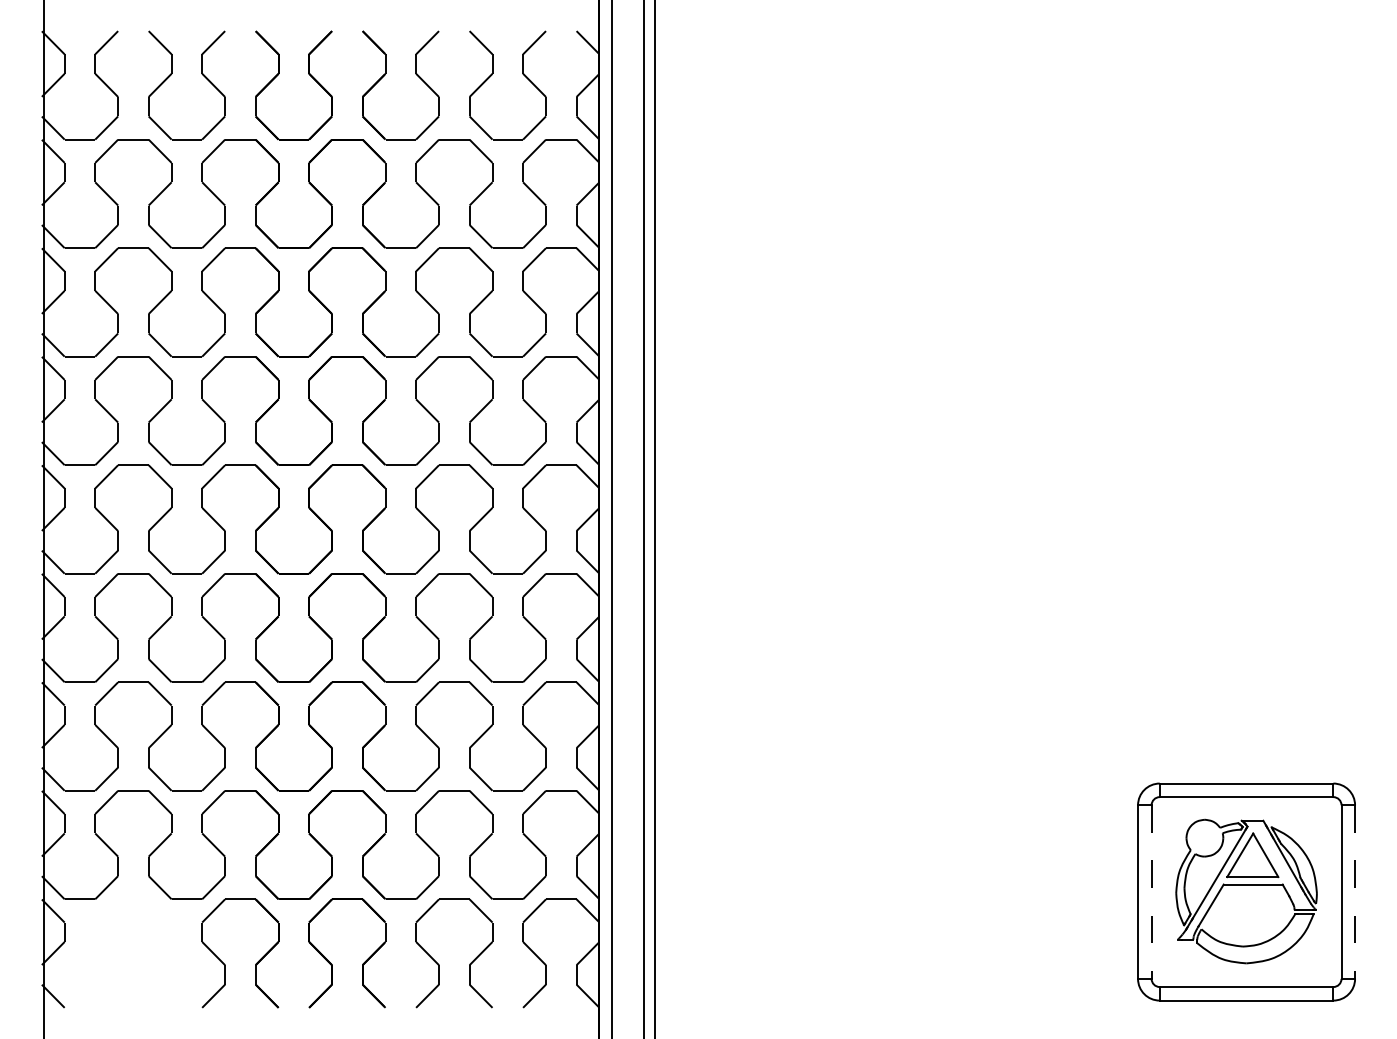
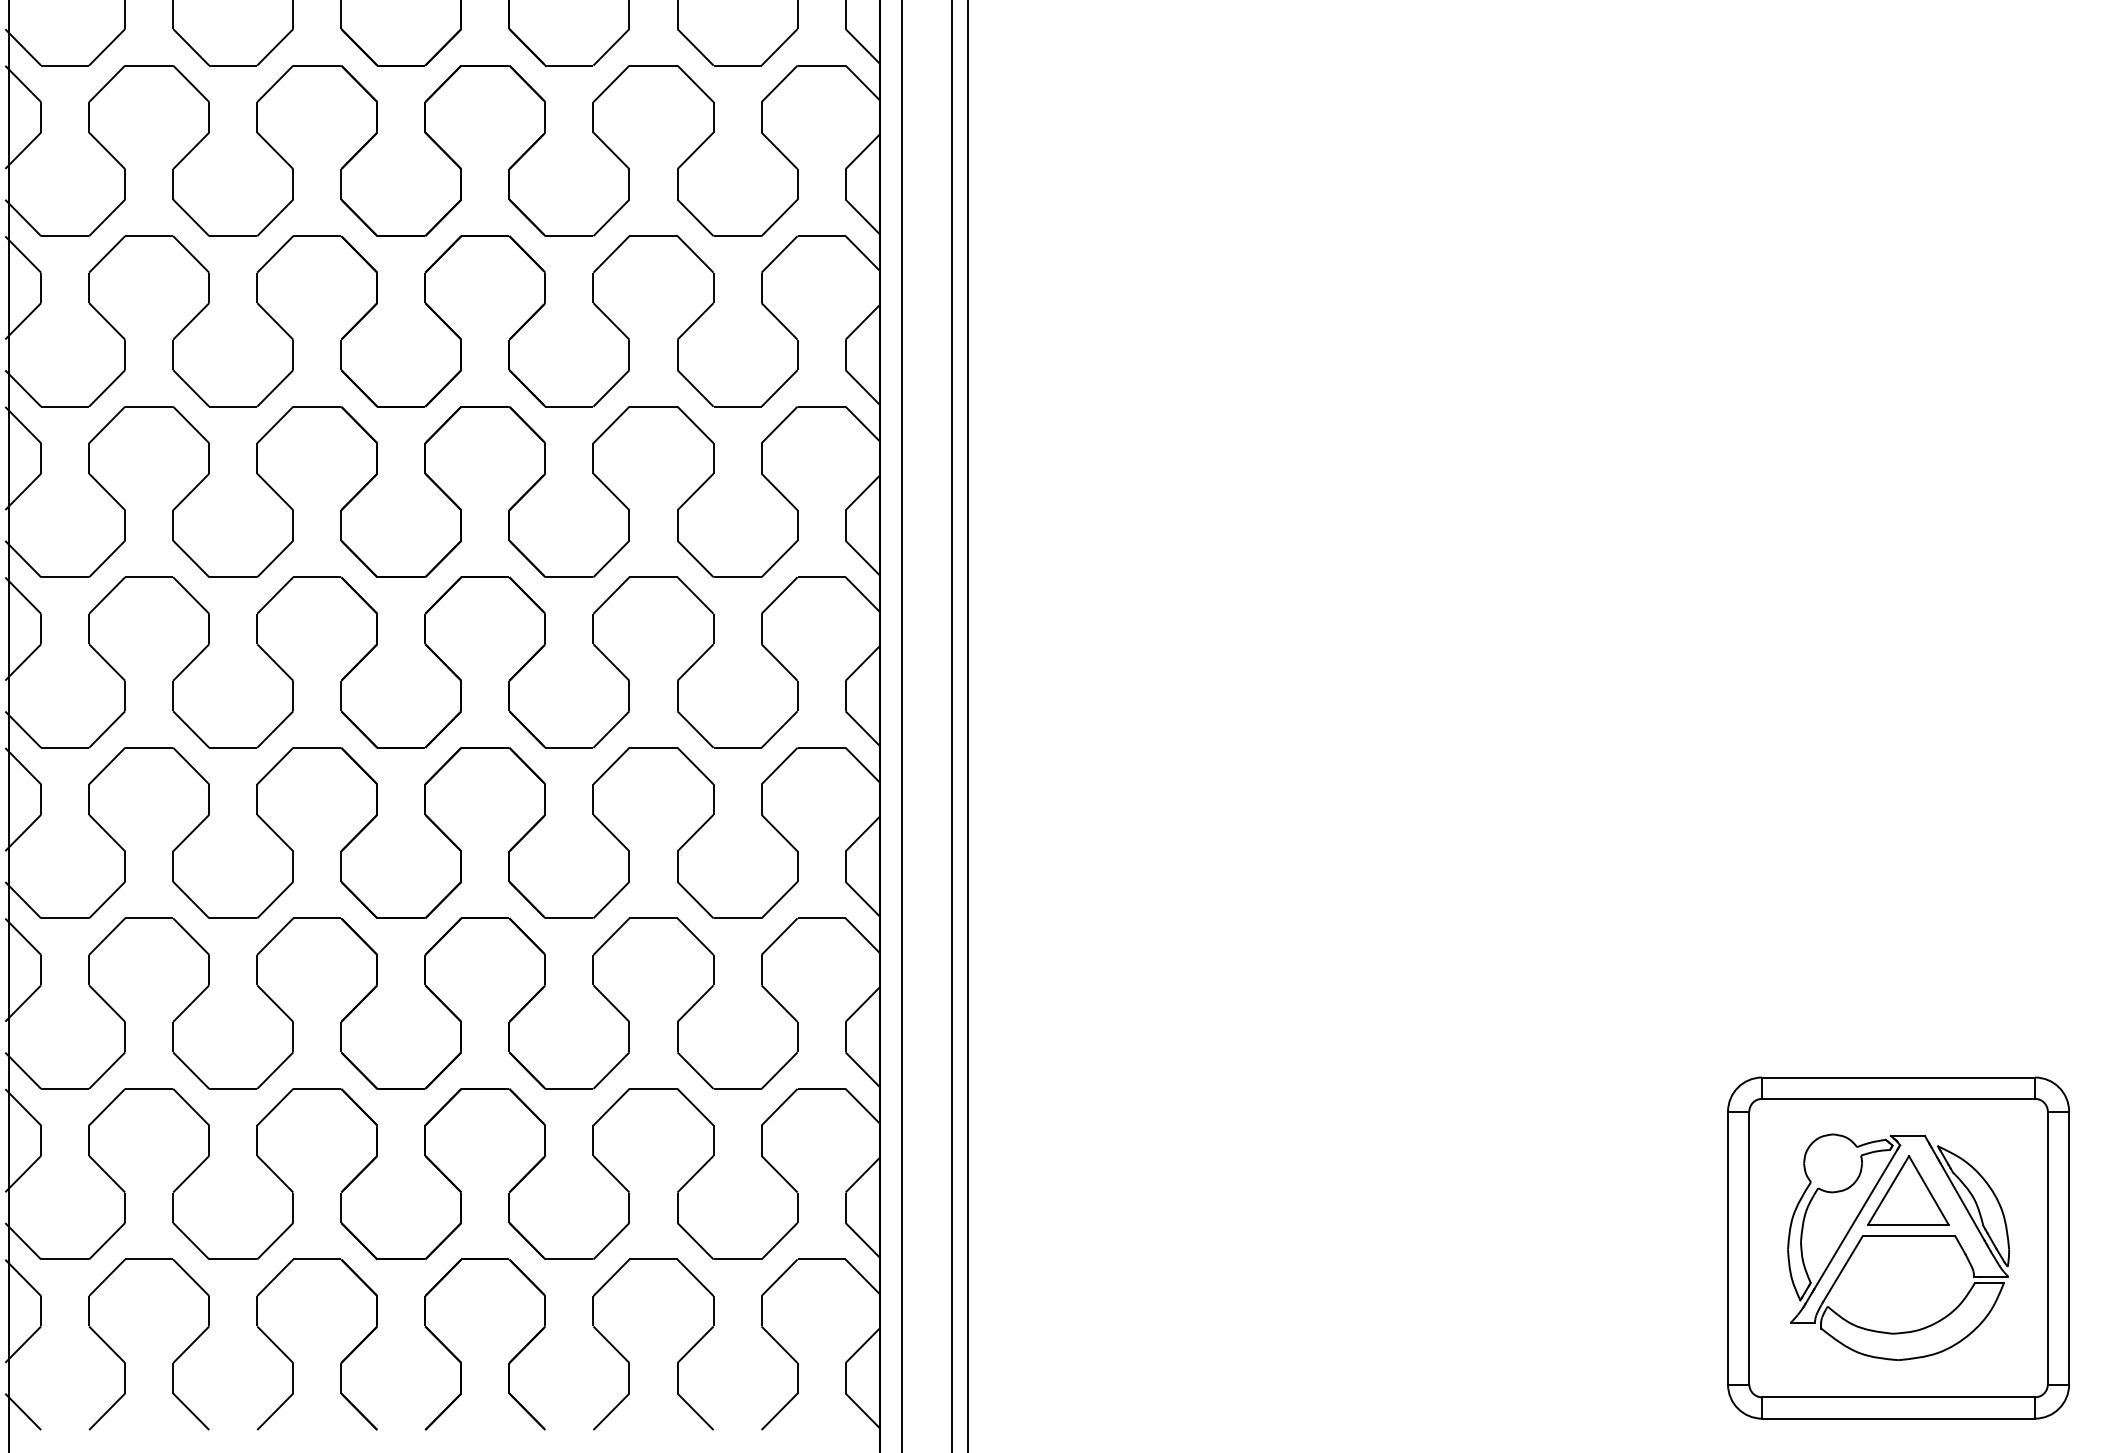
line: (1151, 892) -> (1749, 1248), dashed -> solid
line: (1355, 892) -> (2069, 1248), dashed -> solid
part: (118, 964) -> (125, 1361), added

